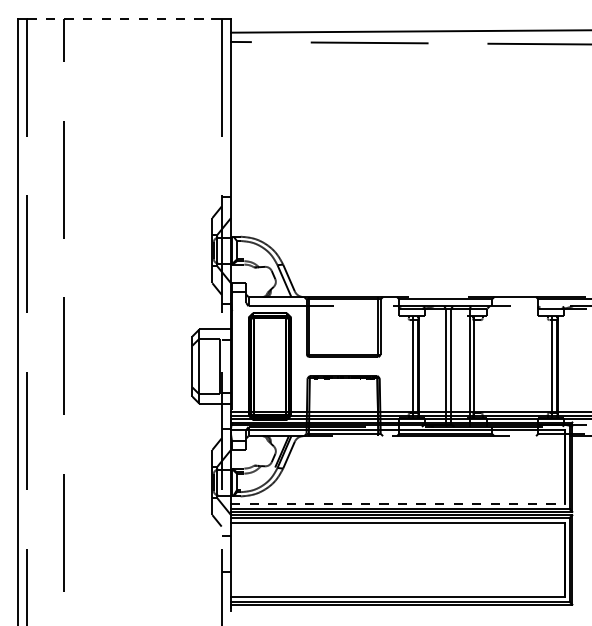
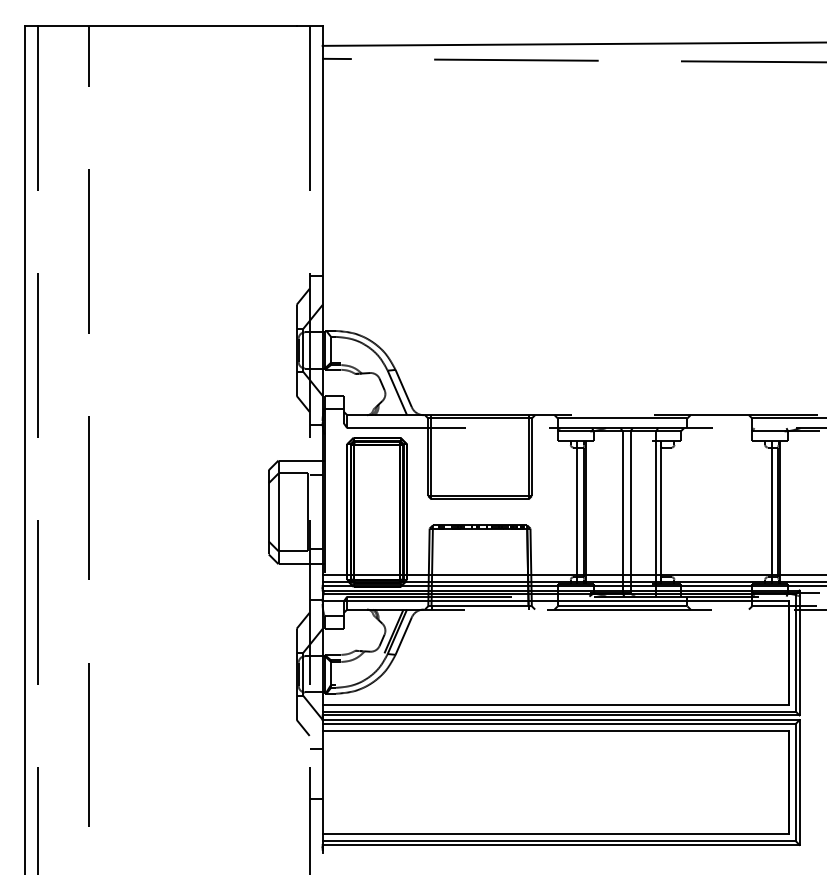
line: (119, 18) -> (166, 26), dashed -> solid
line: (397, 504) -> (555, 705), dashed -> solid

